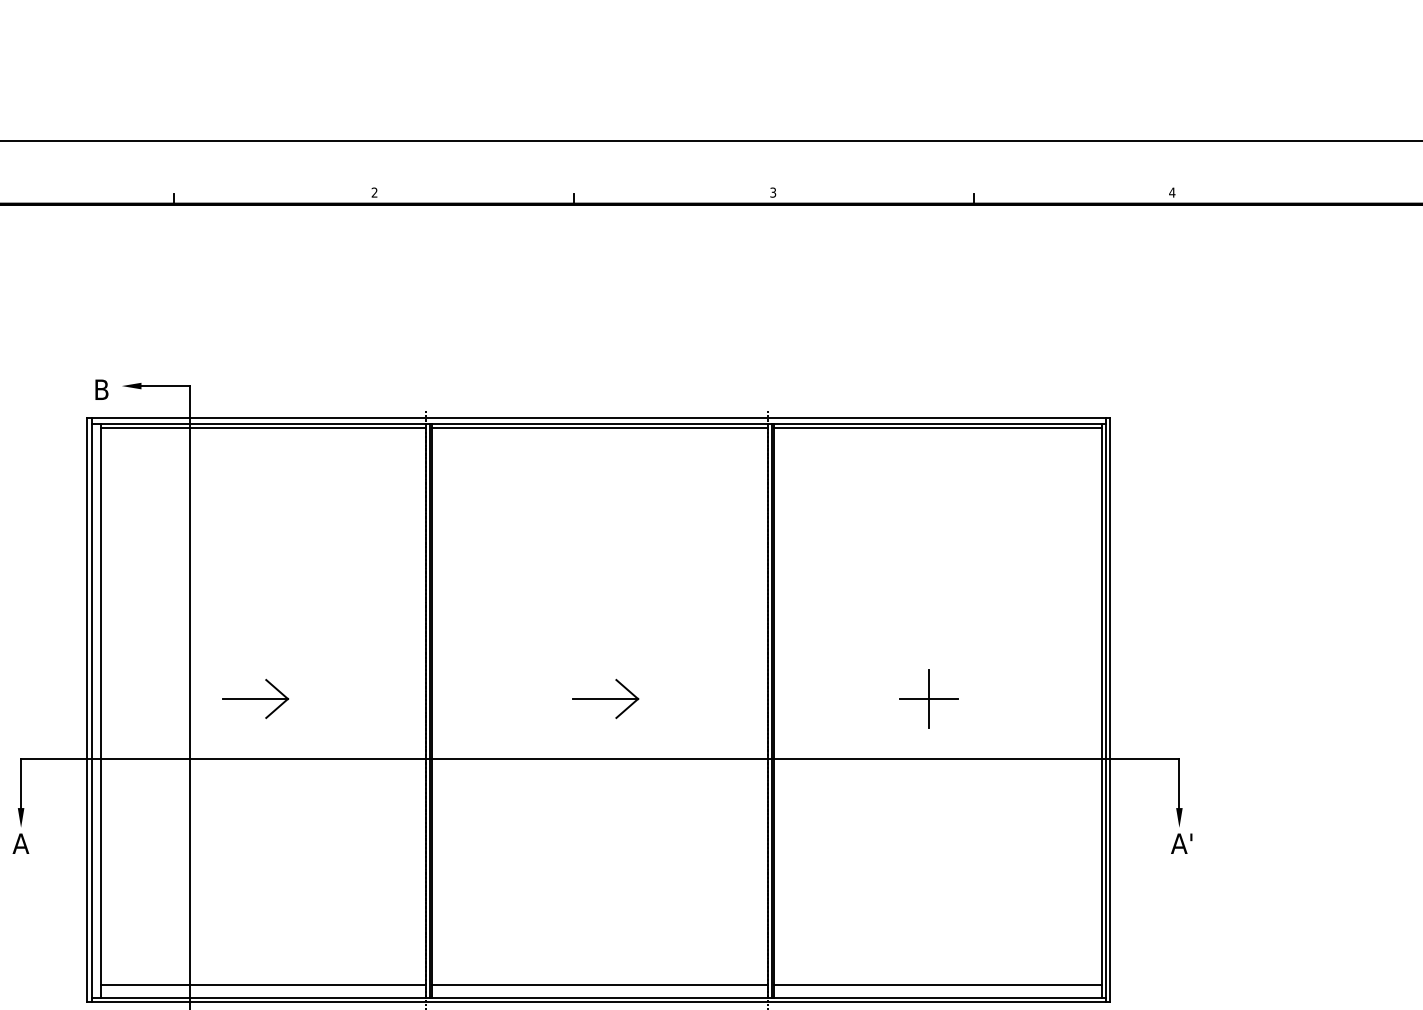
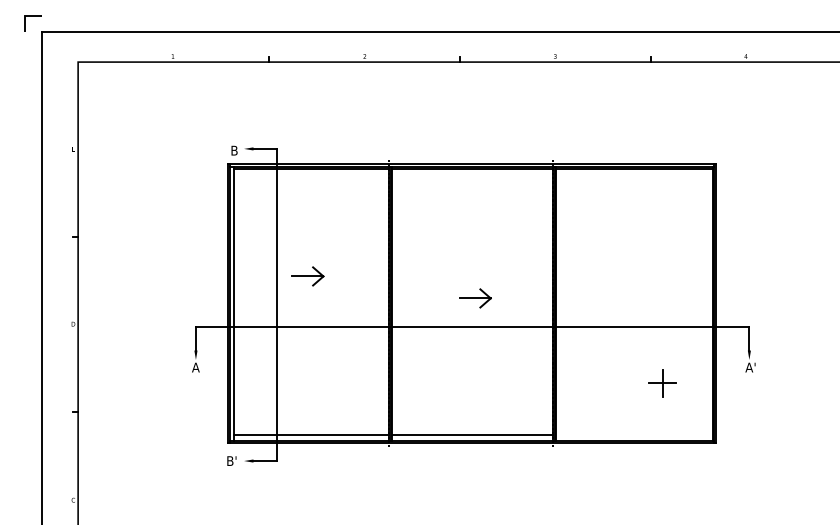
part: (254, 699) -> (307, 276), moved
part: (928, 699) -> (662, 383), moved
line: (936, 985) -> (633, 435), removed

